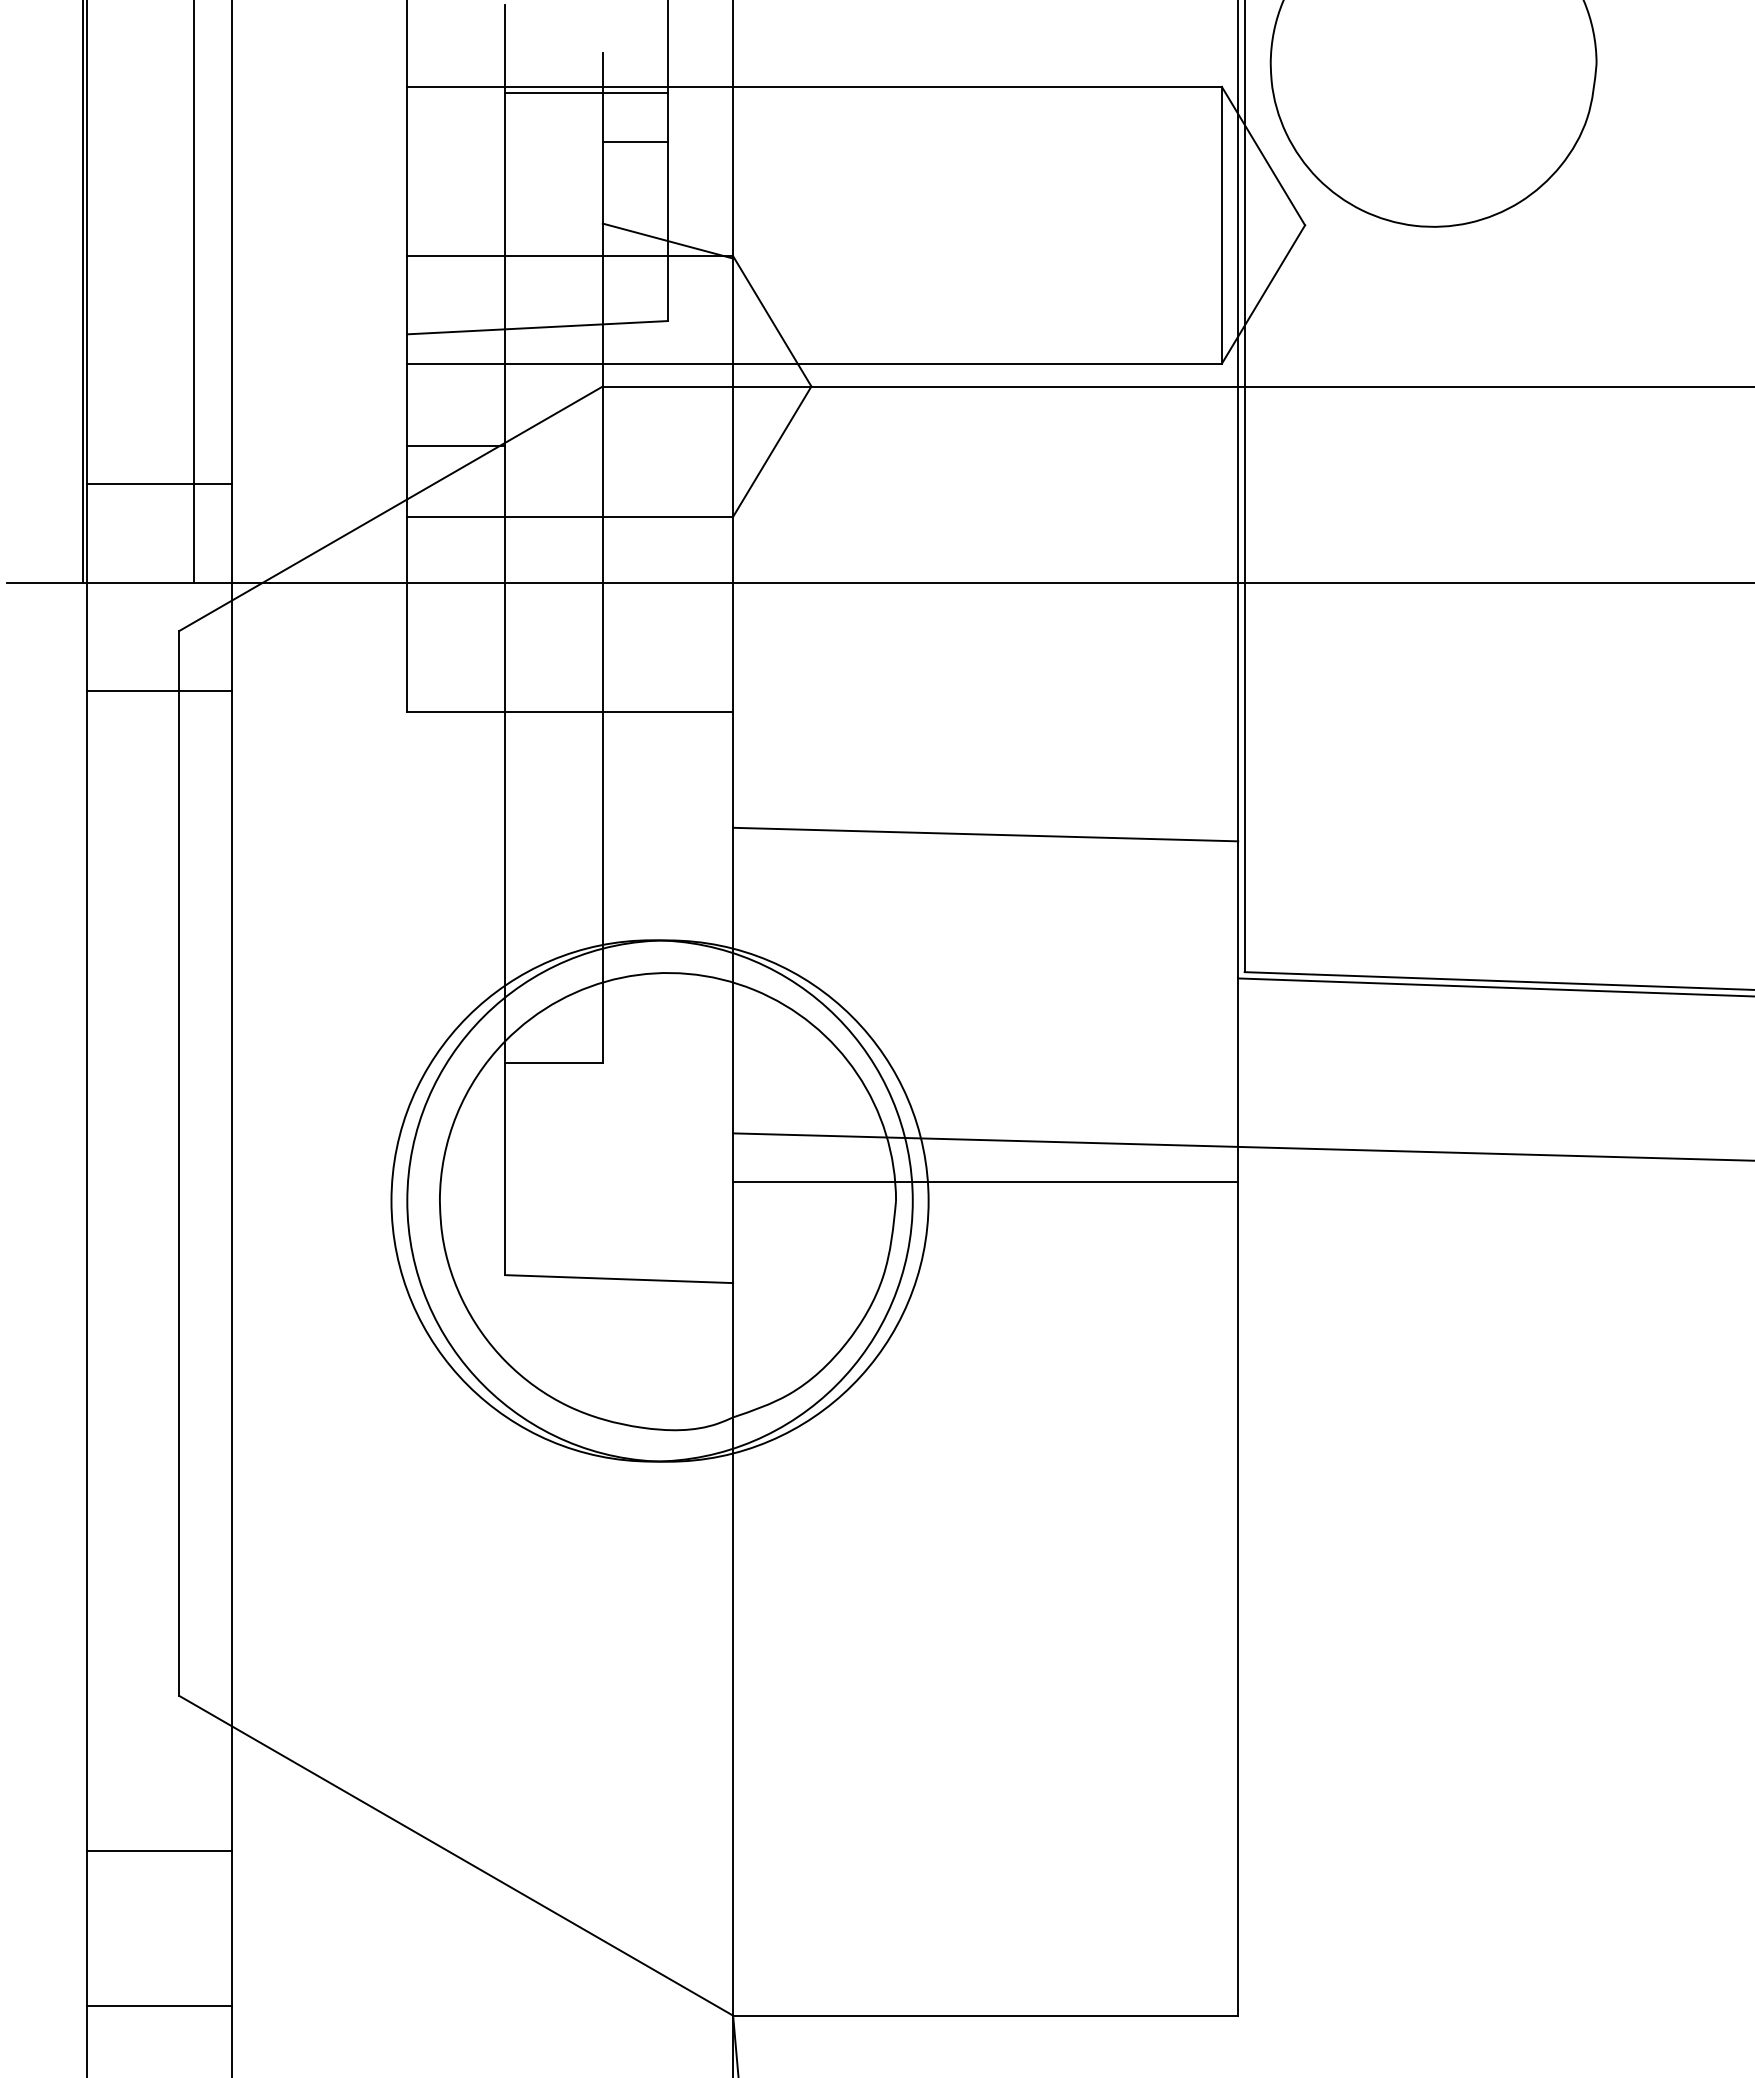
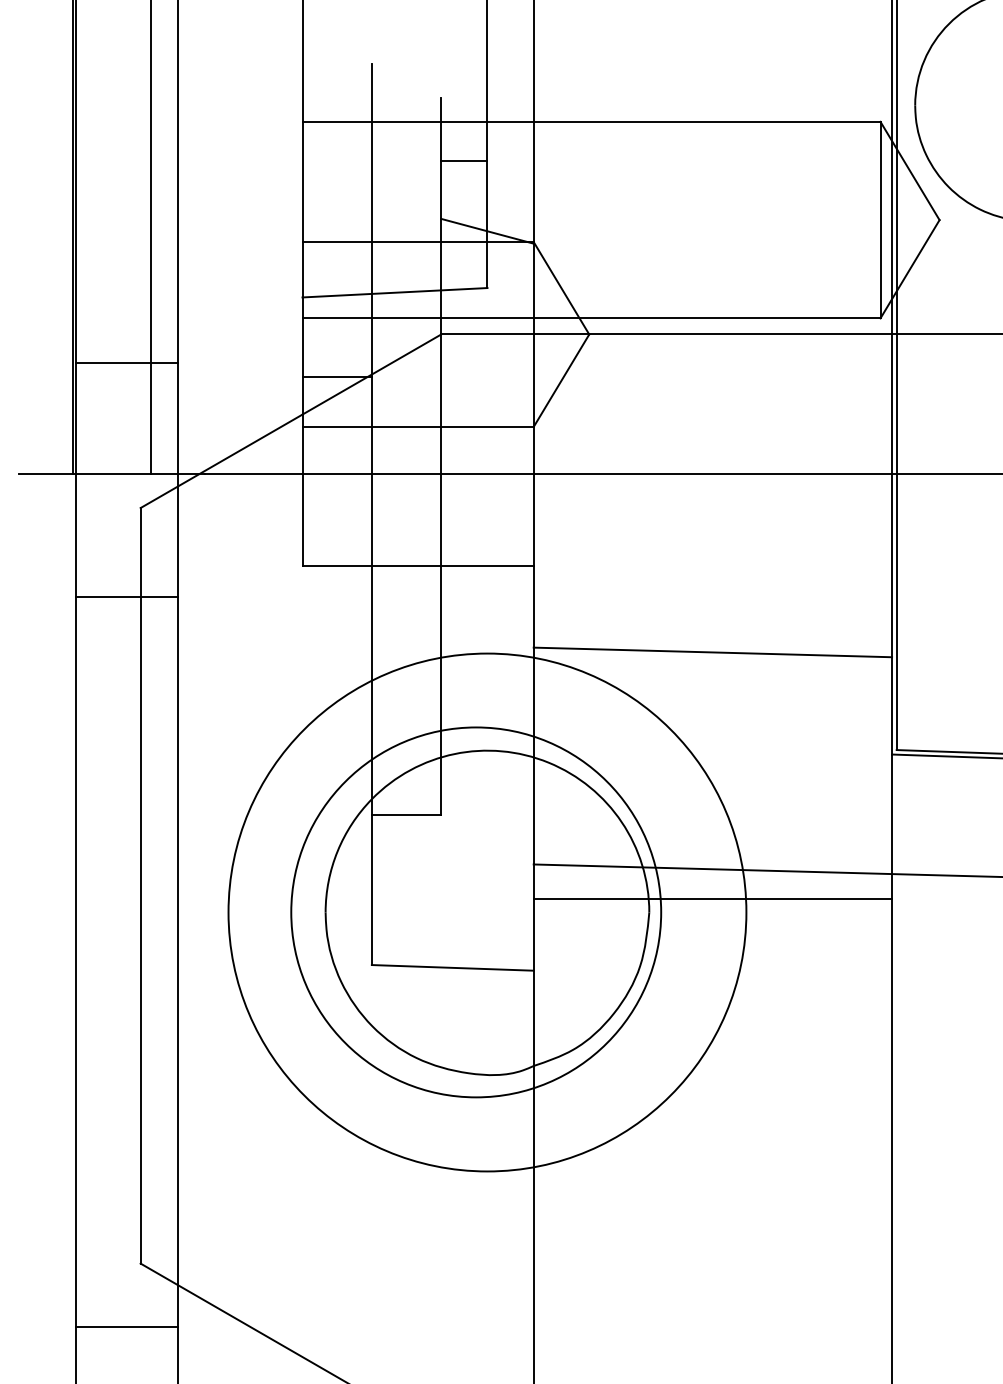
line: (586, 93) -> (429, 126), removed
line: (159, 484) -> (126, 362), moved
line: (159, 691) -> (126, 597), moved
circle: (667, 1200) -> (487, 912), size x1.4
line: (159, 1850) -> (126, 1326), moved

